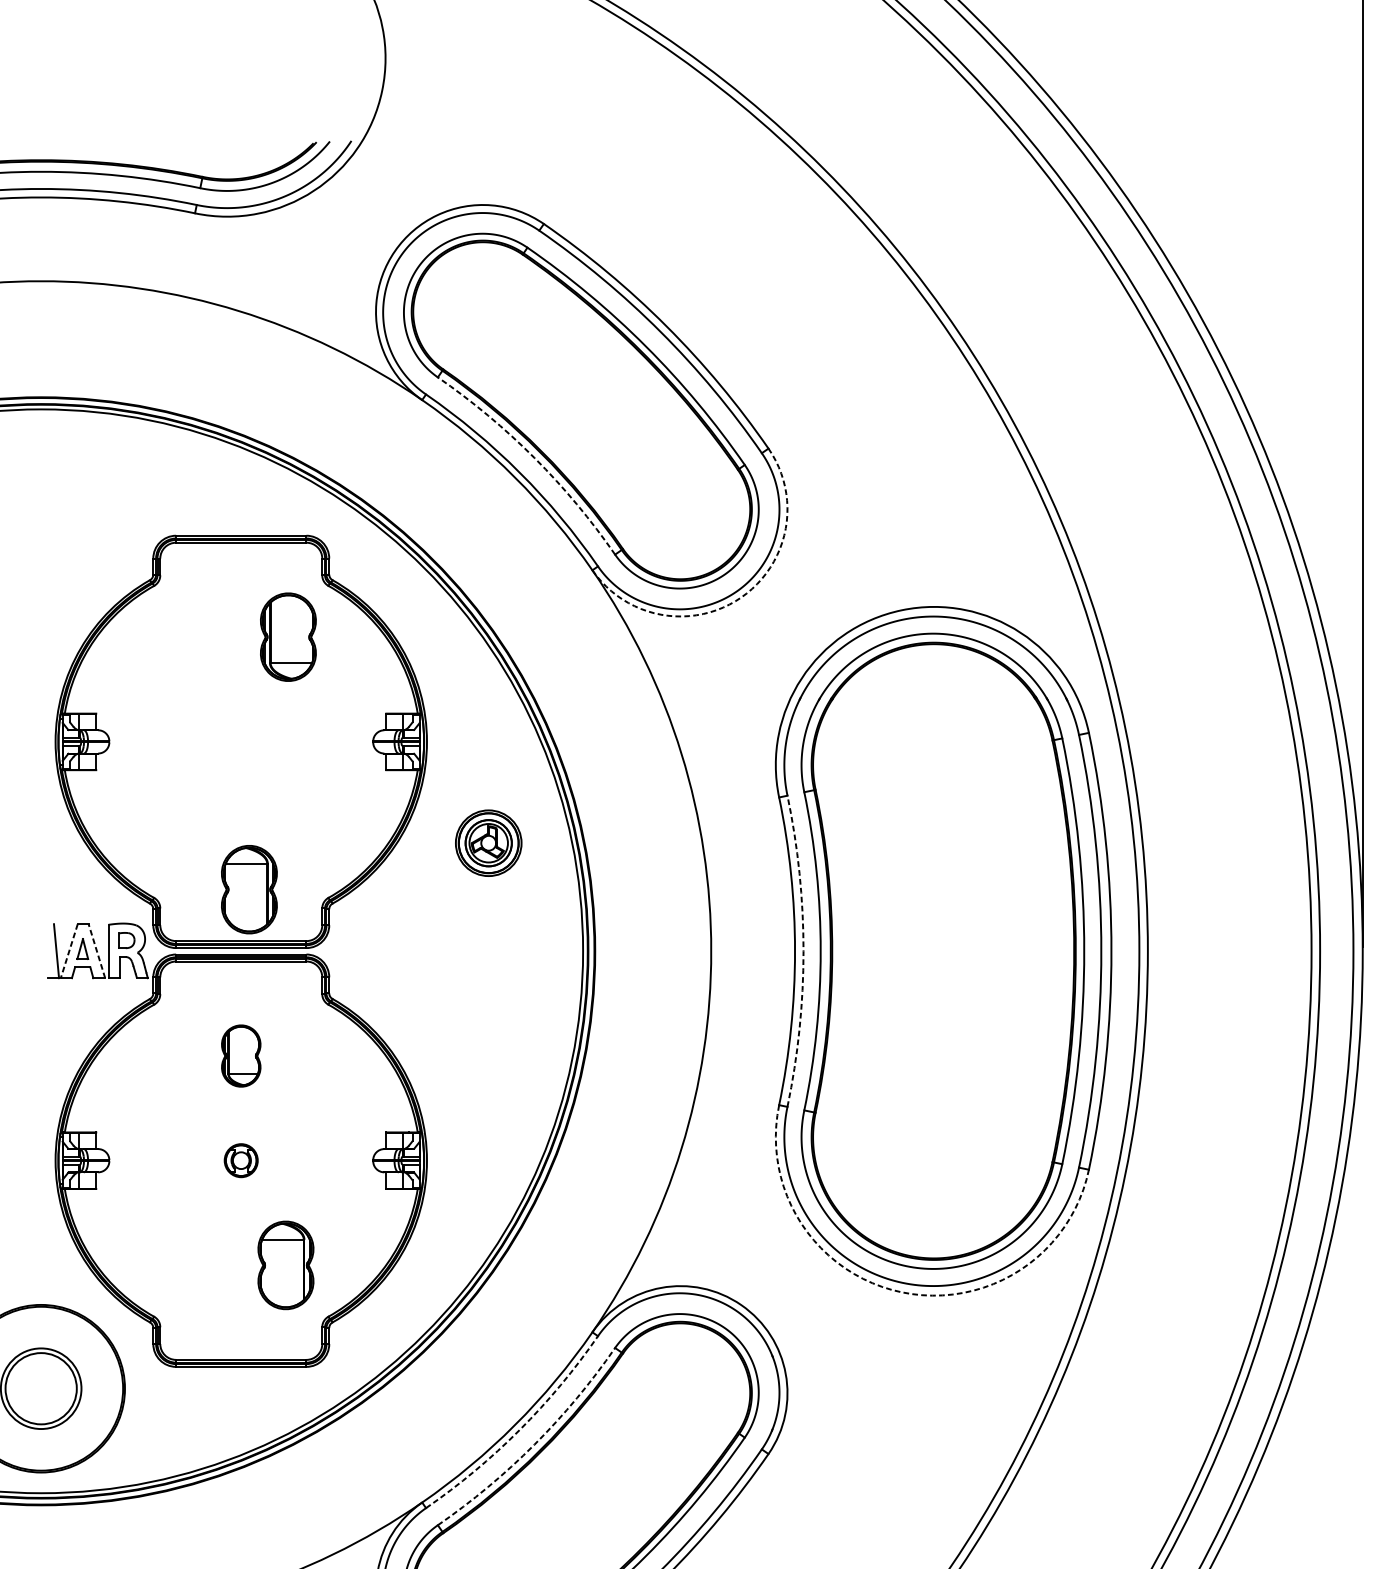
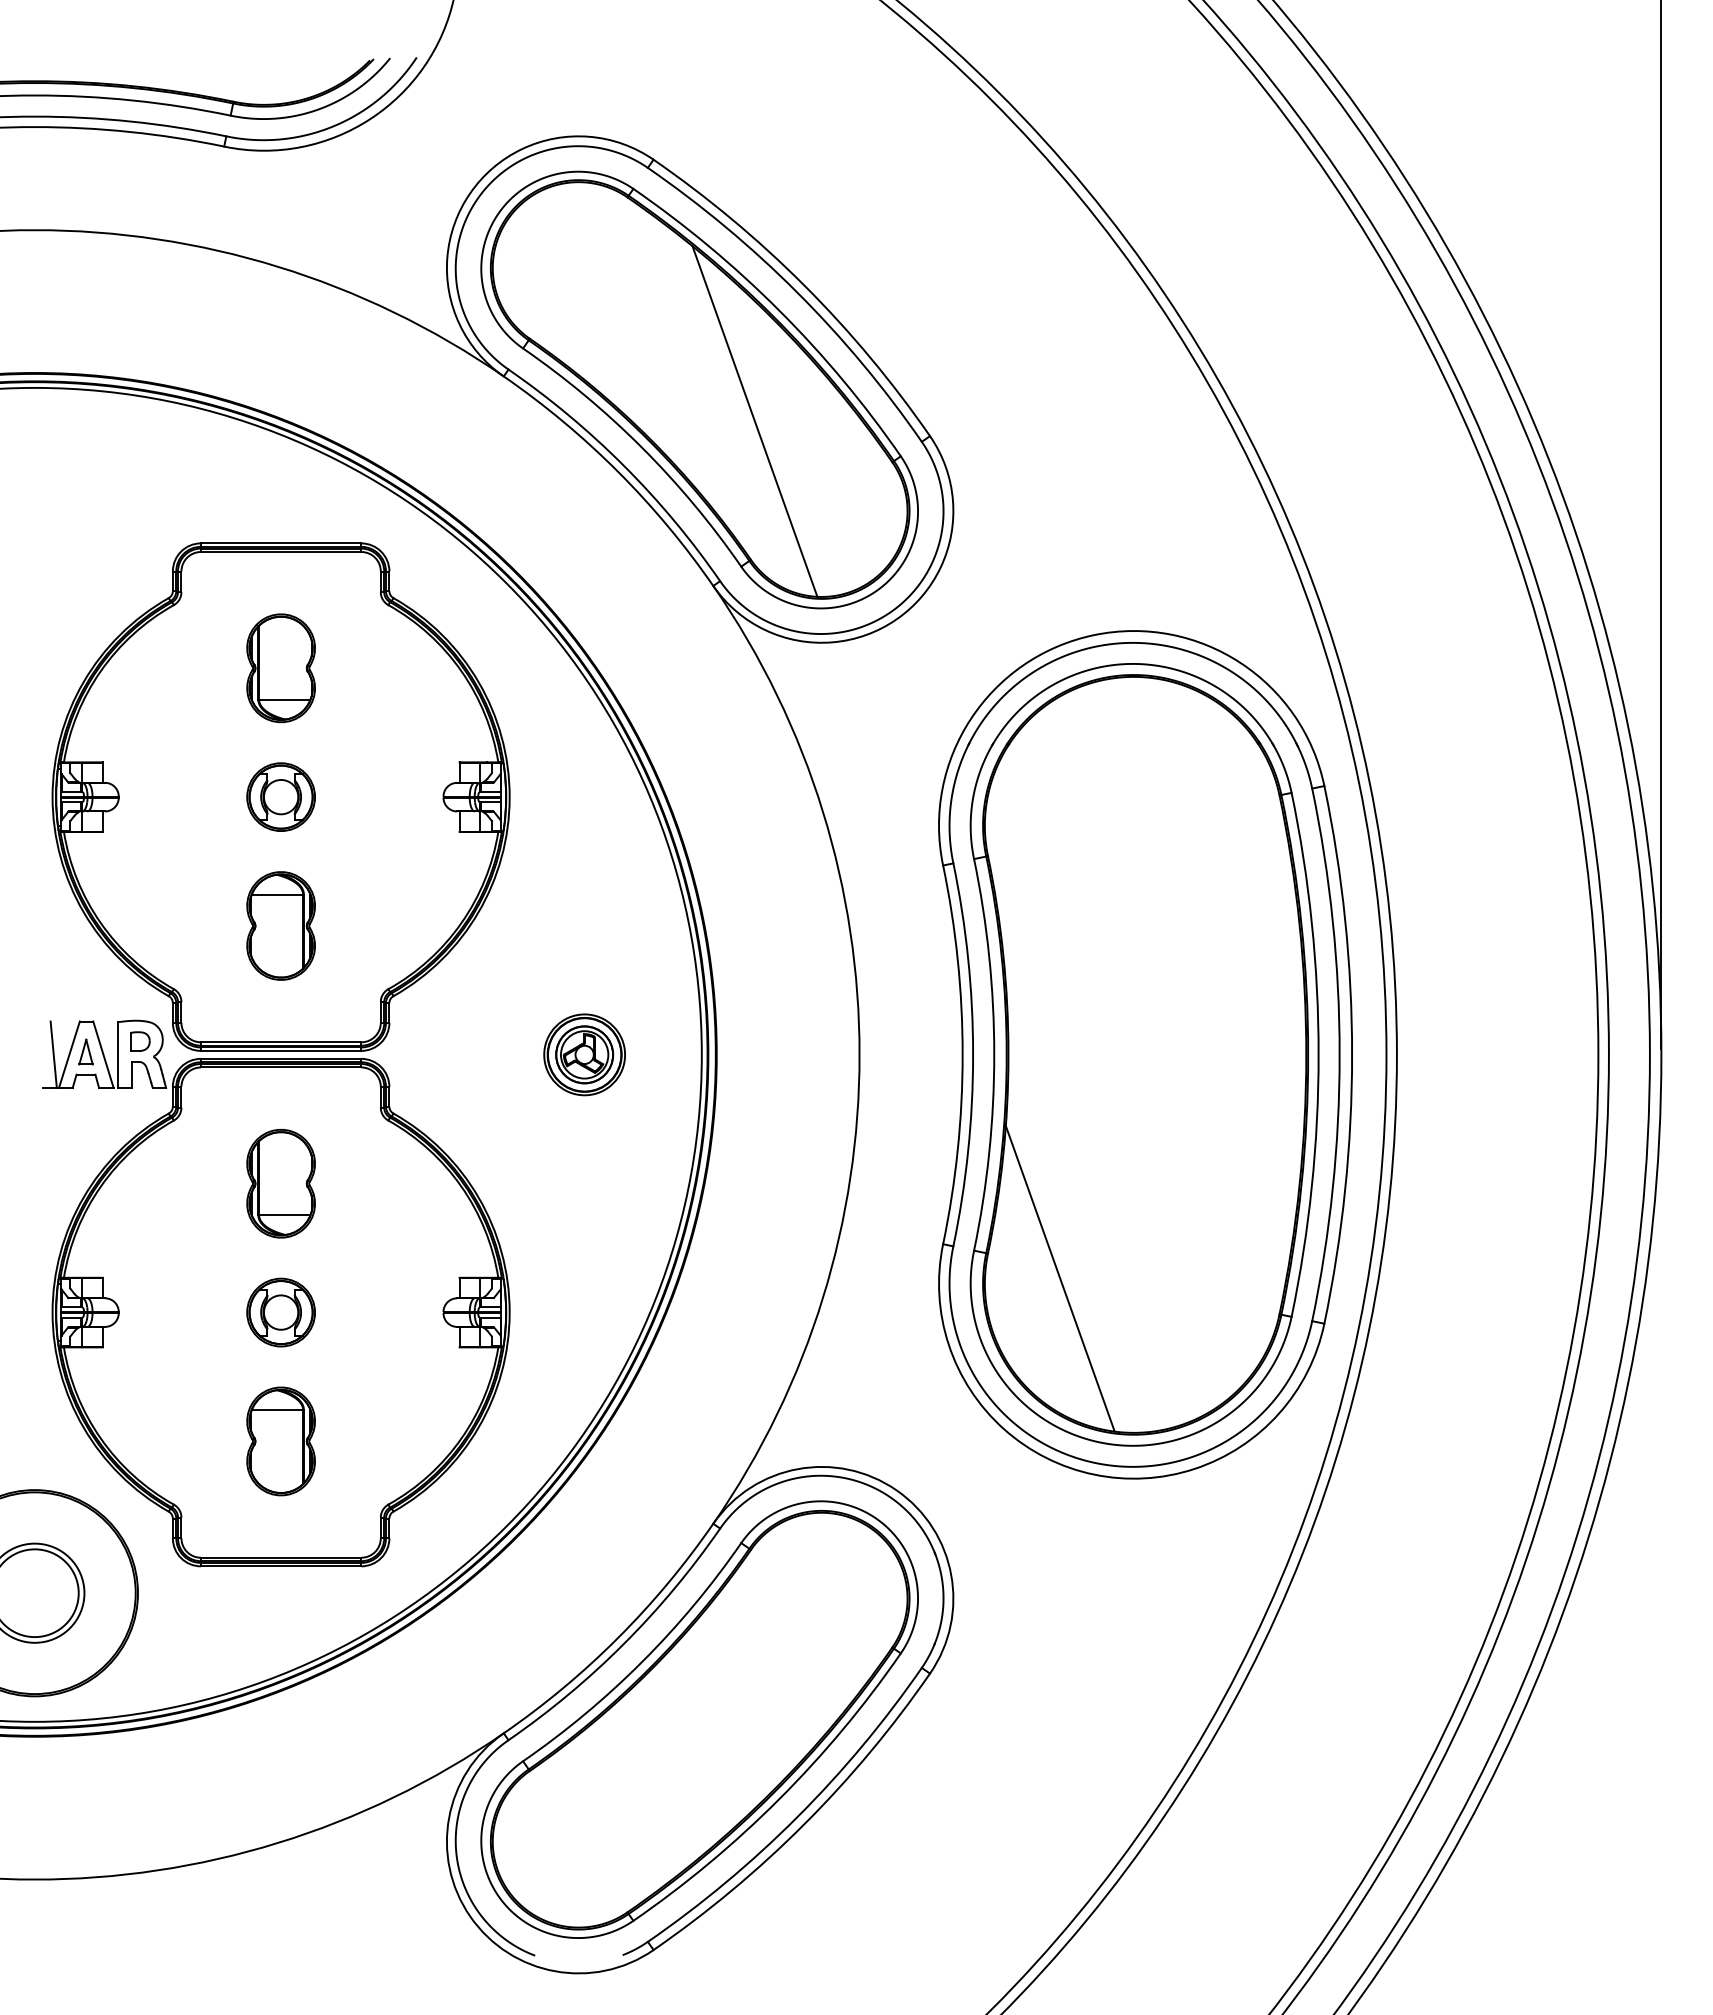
line: (625, 436) -> (754, 421), added
arc: (534, 457) -> (642, 447), dashed -> solid
arc: (741, 597) -> (896, 619), dashed -> solid
part: (287, 637) -> (280, 668), moved
part: (240, 741) -> (280, 796), added
part: (488, 842) -> (584, 1054), moved
part: (248, 889) -> (280, 925), moved
line: (69, 951) -> (69, 1054), dashed -> solid
line: (96, 951) -> (103, 1054), dashed -> solid
arc: (803, 951) -> (973, 1054), dashed -> solid
part: (240, 1055) -> (280, 1183), size x1.43
line: (873, 1133) -> (1059, 1278), added
part: (240, 1160) -> (280, 1312), size x1.67
part: (285, 1265) -> (280, 1441), moved
arc: (902, 1292) -> (1094, 1474), dashed -> solid
arc: (519, 1429) -> (623, 1643), dashed -> solid
arc: (534, 1445) -> (642, 1662), dashed -> solid

